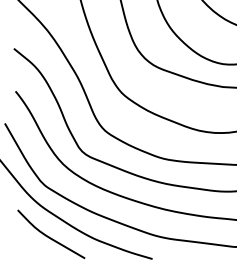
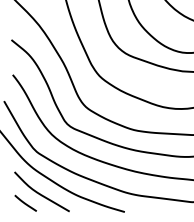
line: (31, 247) -> (25, 202), added

